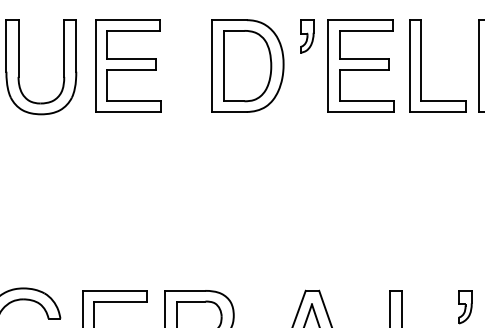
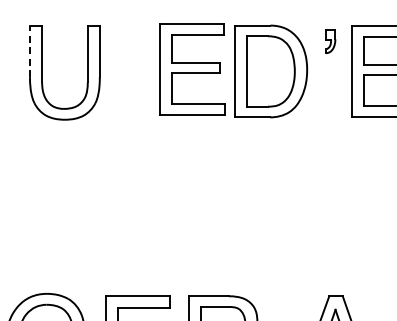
part: (307, 36) -> (331, 41), size x0.7
line: (6, 45) -> (30, 50), solid -> dashed
part: (128, 65) -> (193, 68), moved

